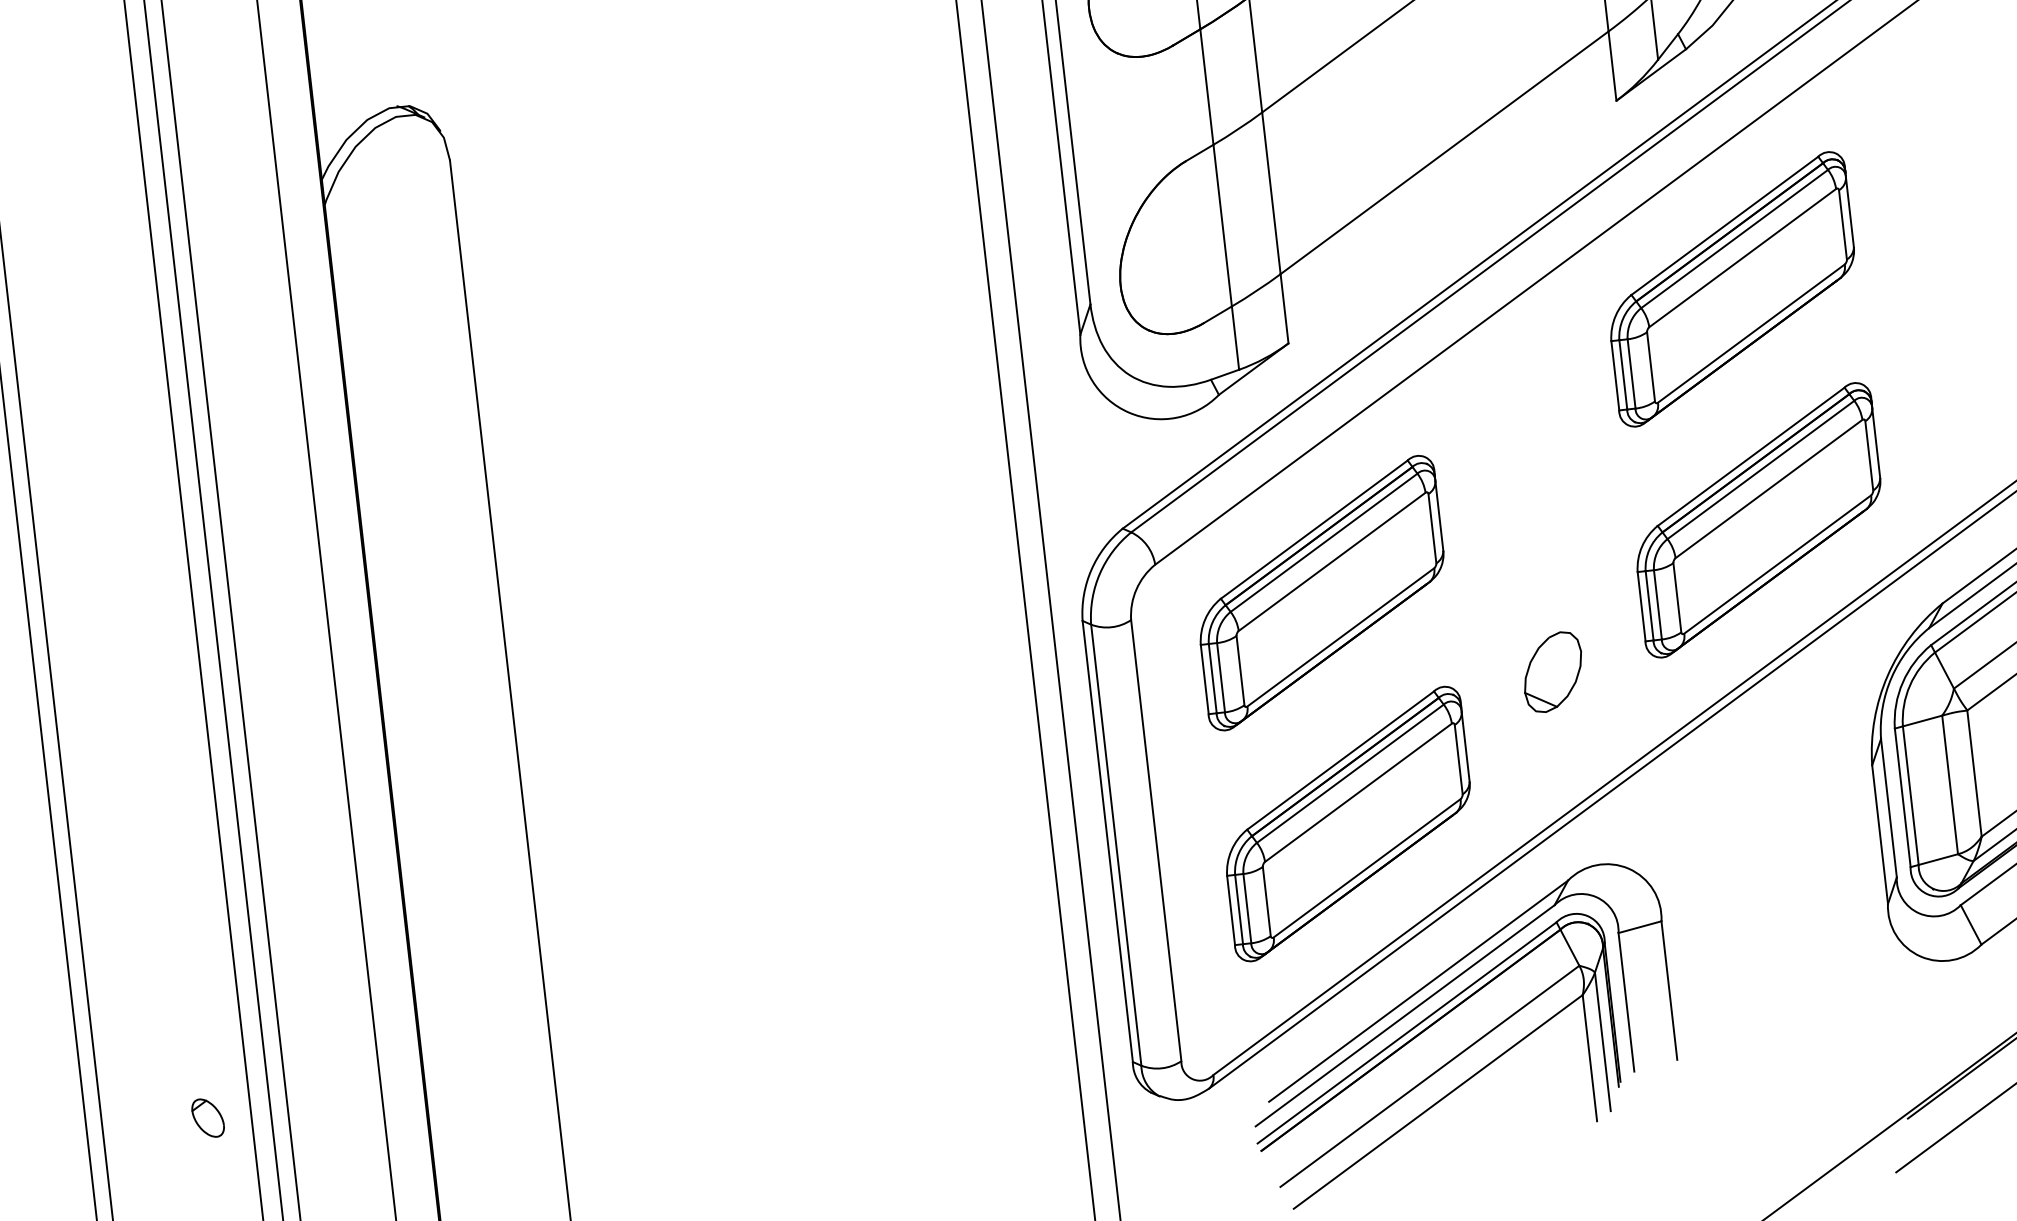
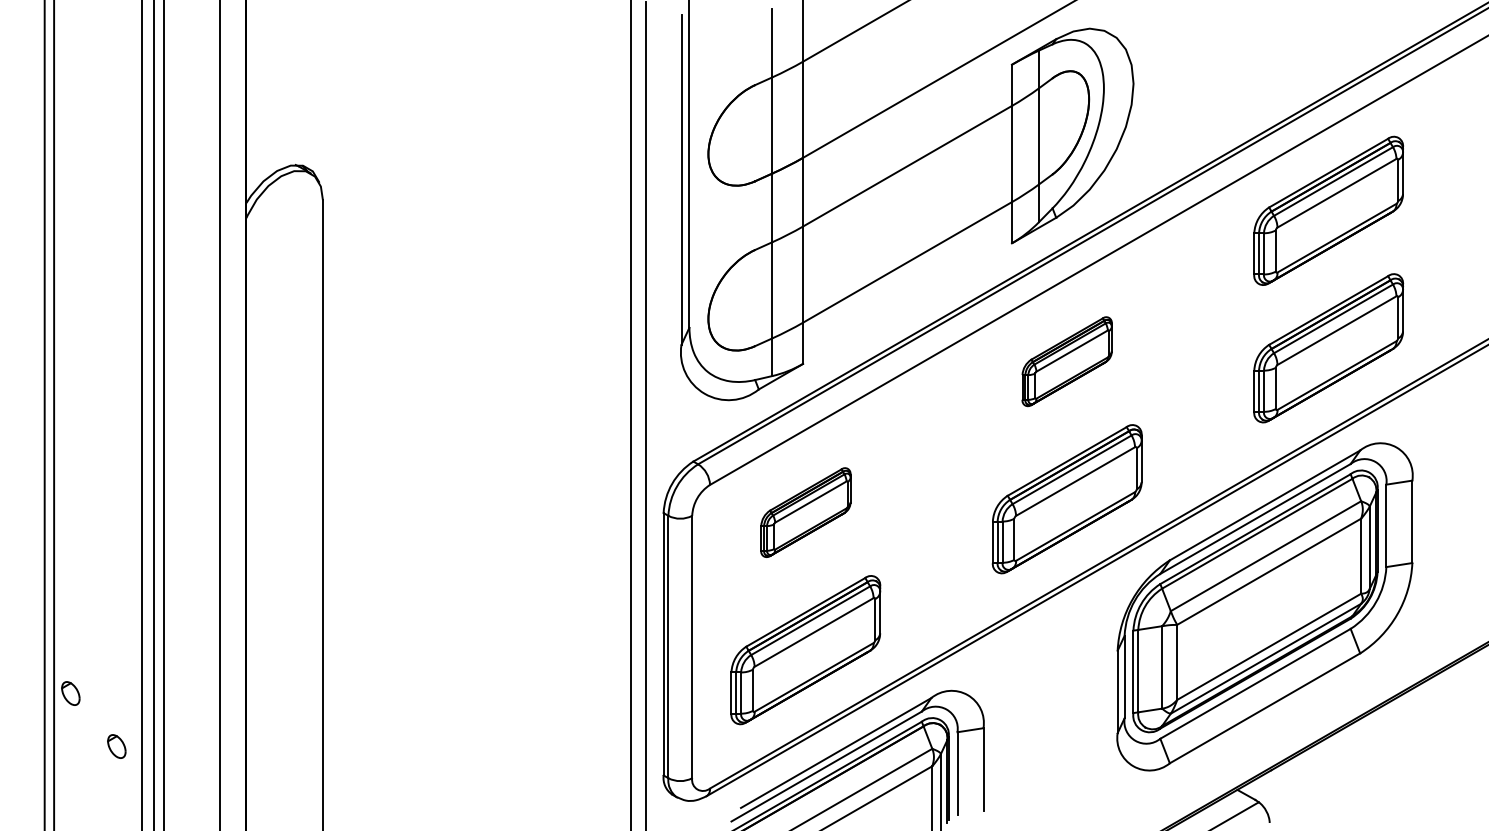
part: (1730, 288) -> (1066, 361), size x0.6
part: (1320, 592) -> (805, 512), size x0.6
part: (1553, 671) -> (936, 574), removed
part: (120, 1037) -> (70, 693), added

